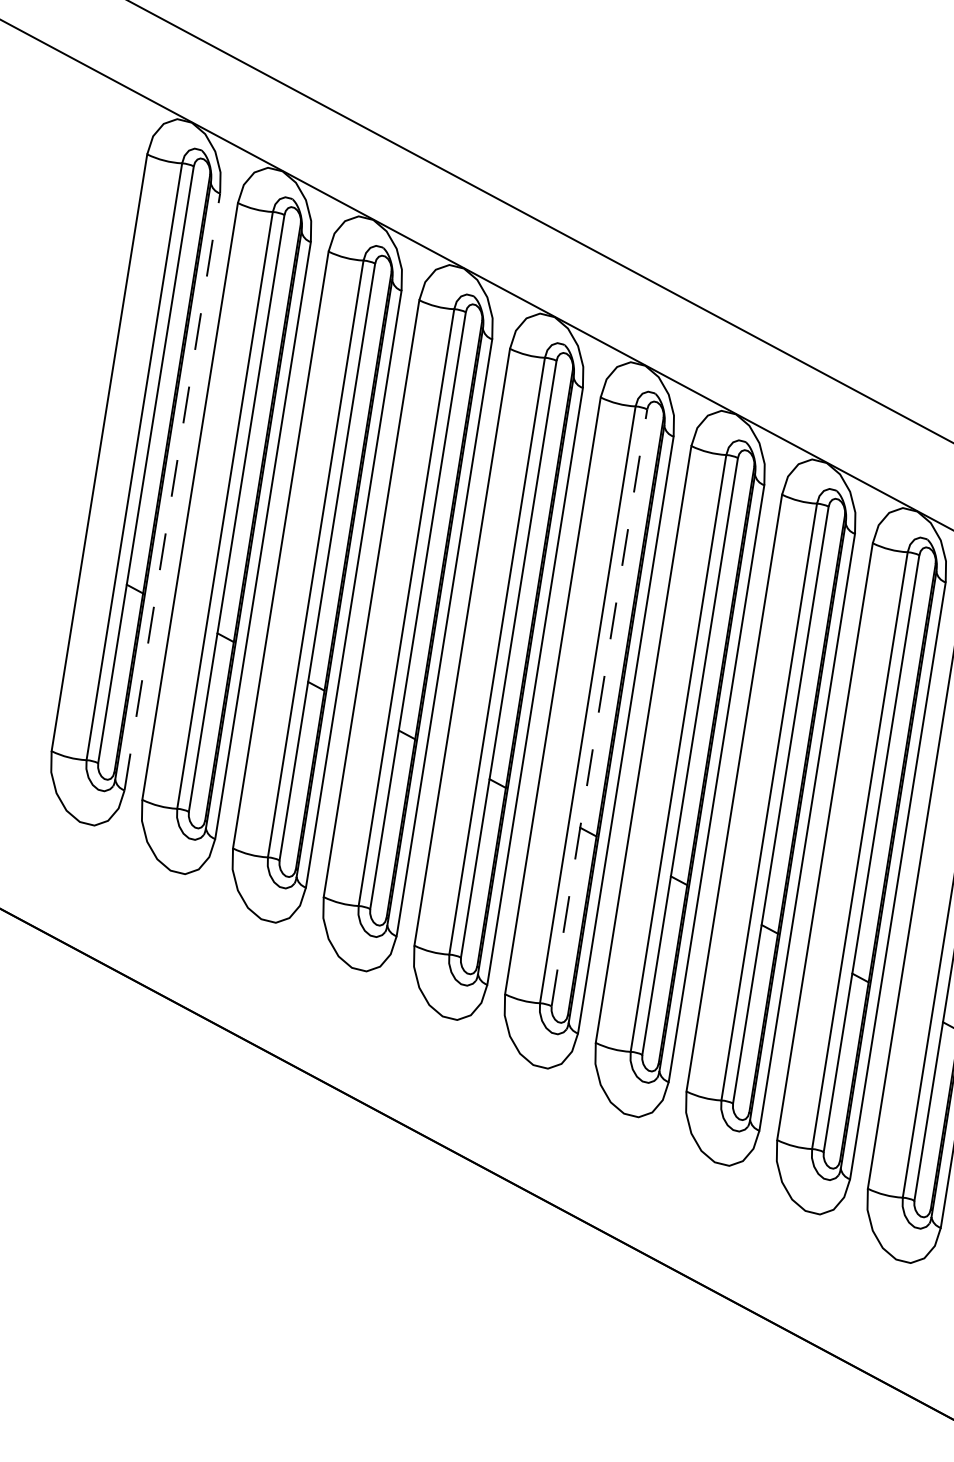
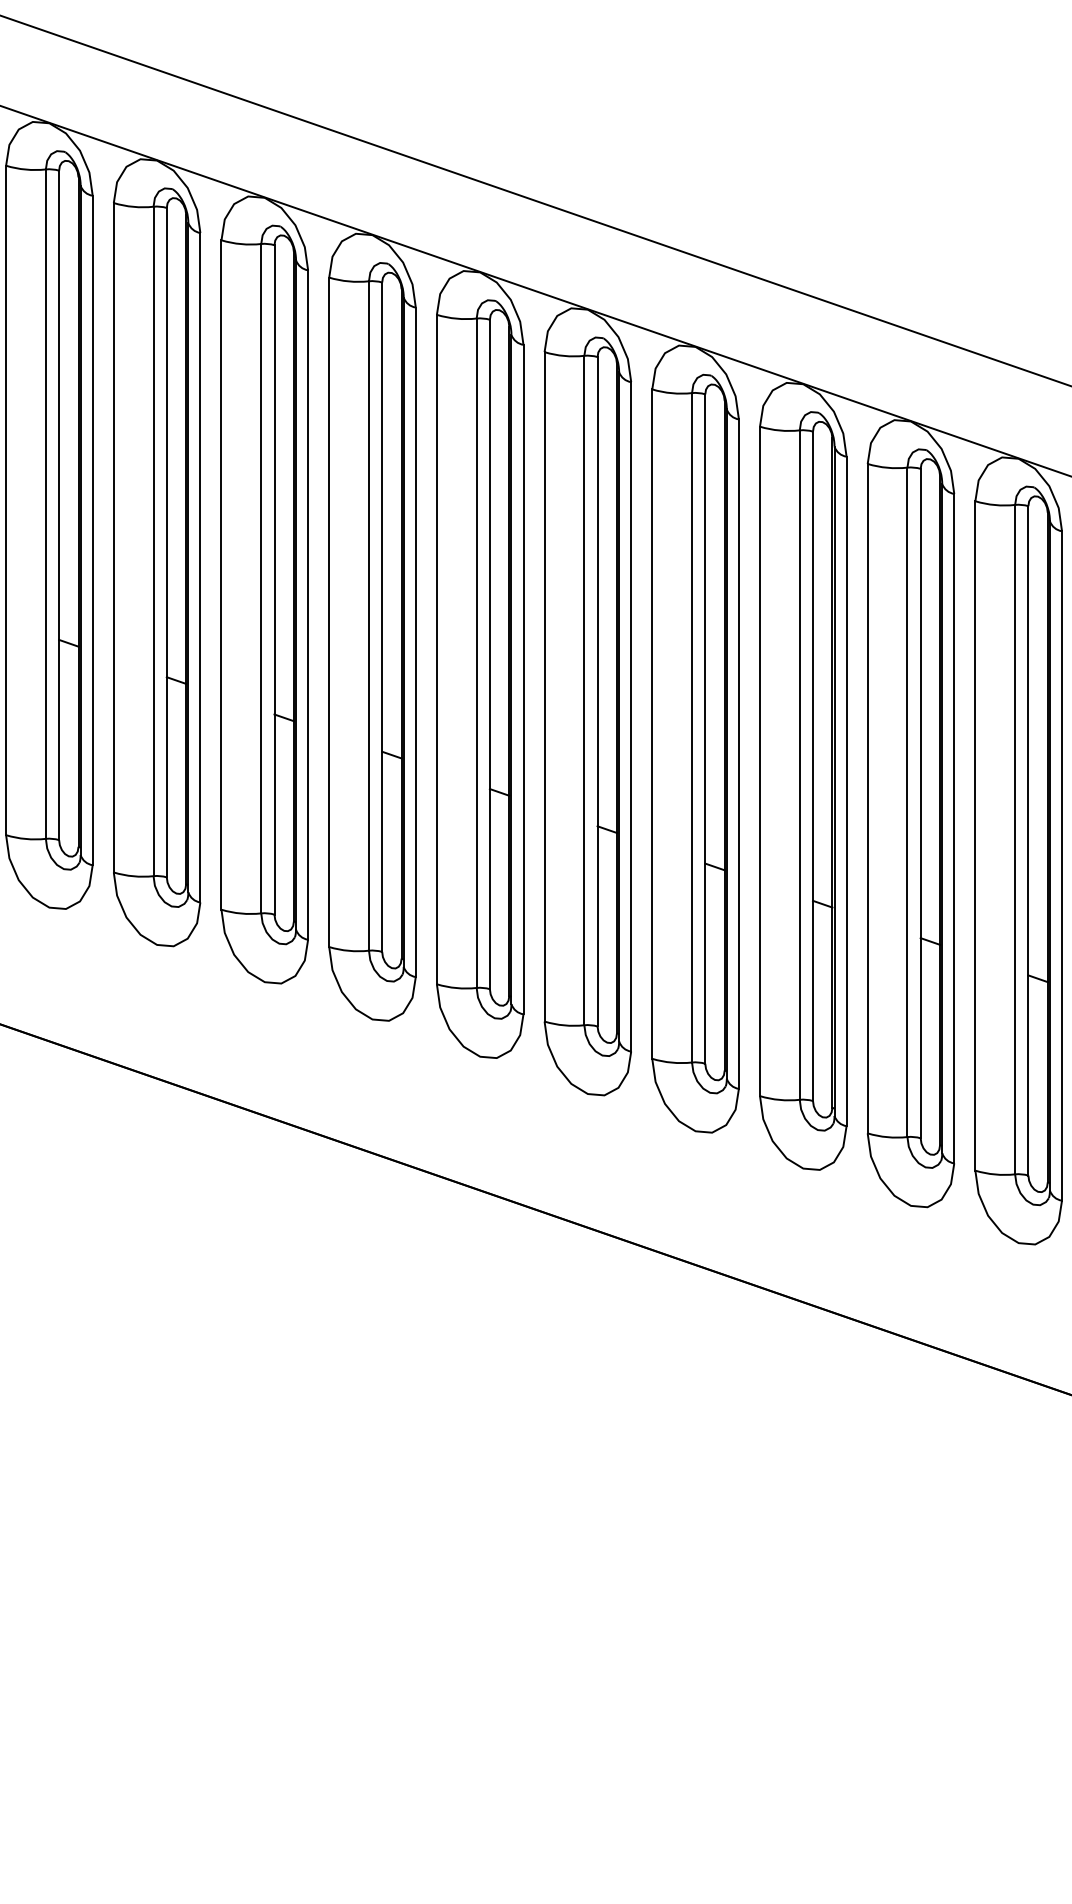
line: (172, 491) -> (92, 530), dashed -> solid
line: (599, 707) -> (597, 691), dashed -> solid

